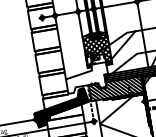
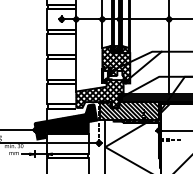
hatch: (86, 77) -> (99, 93), added
fill: (65, 112) -> (69, 127), added

